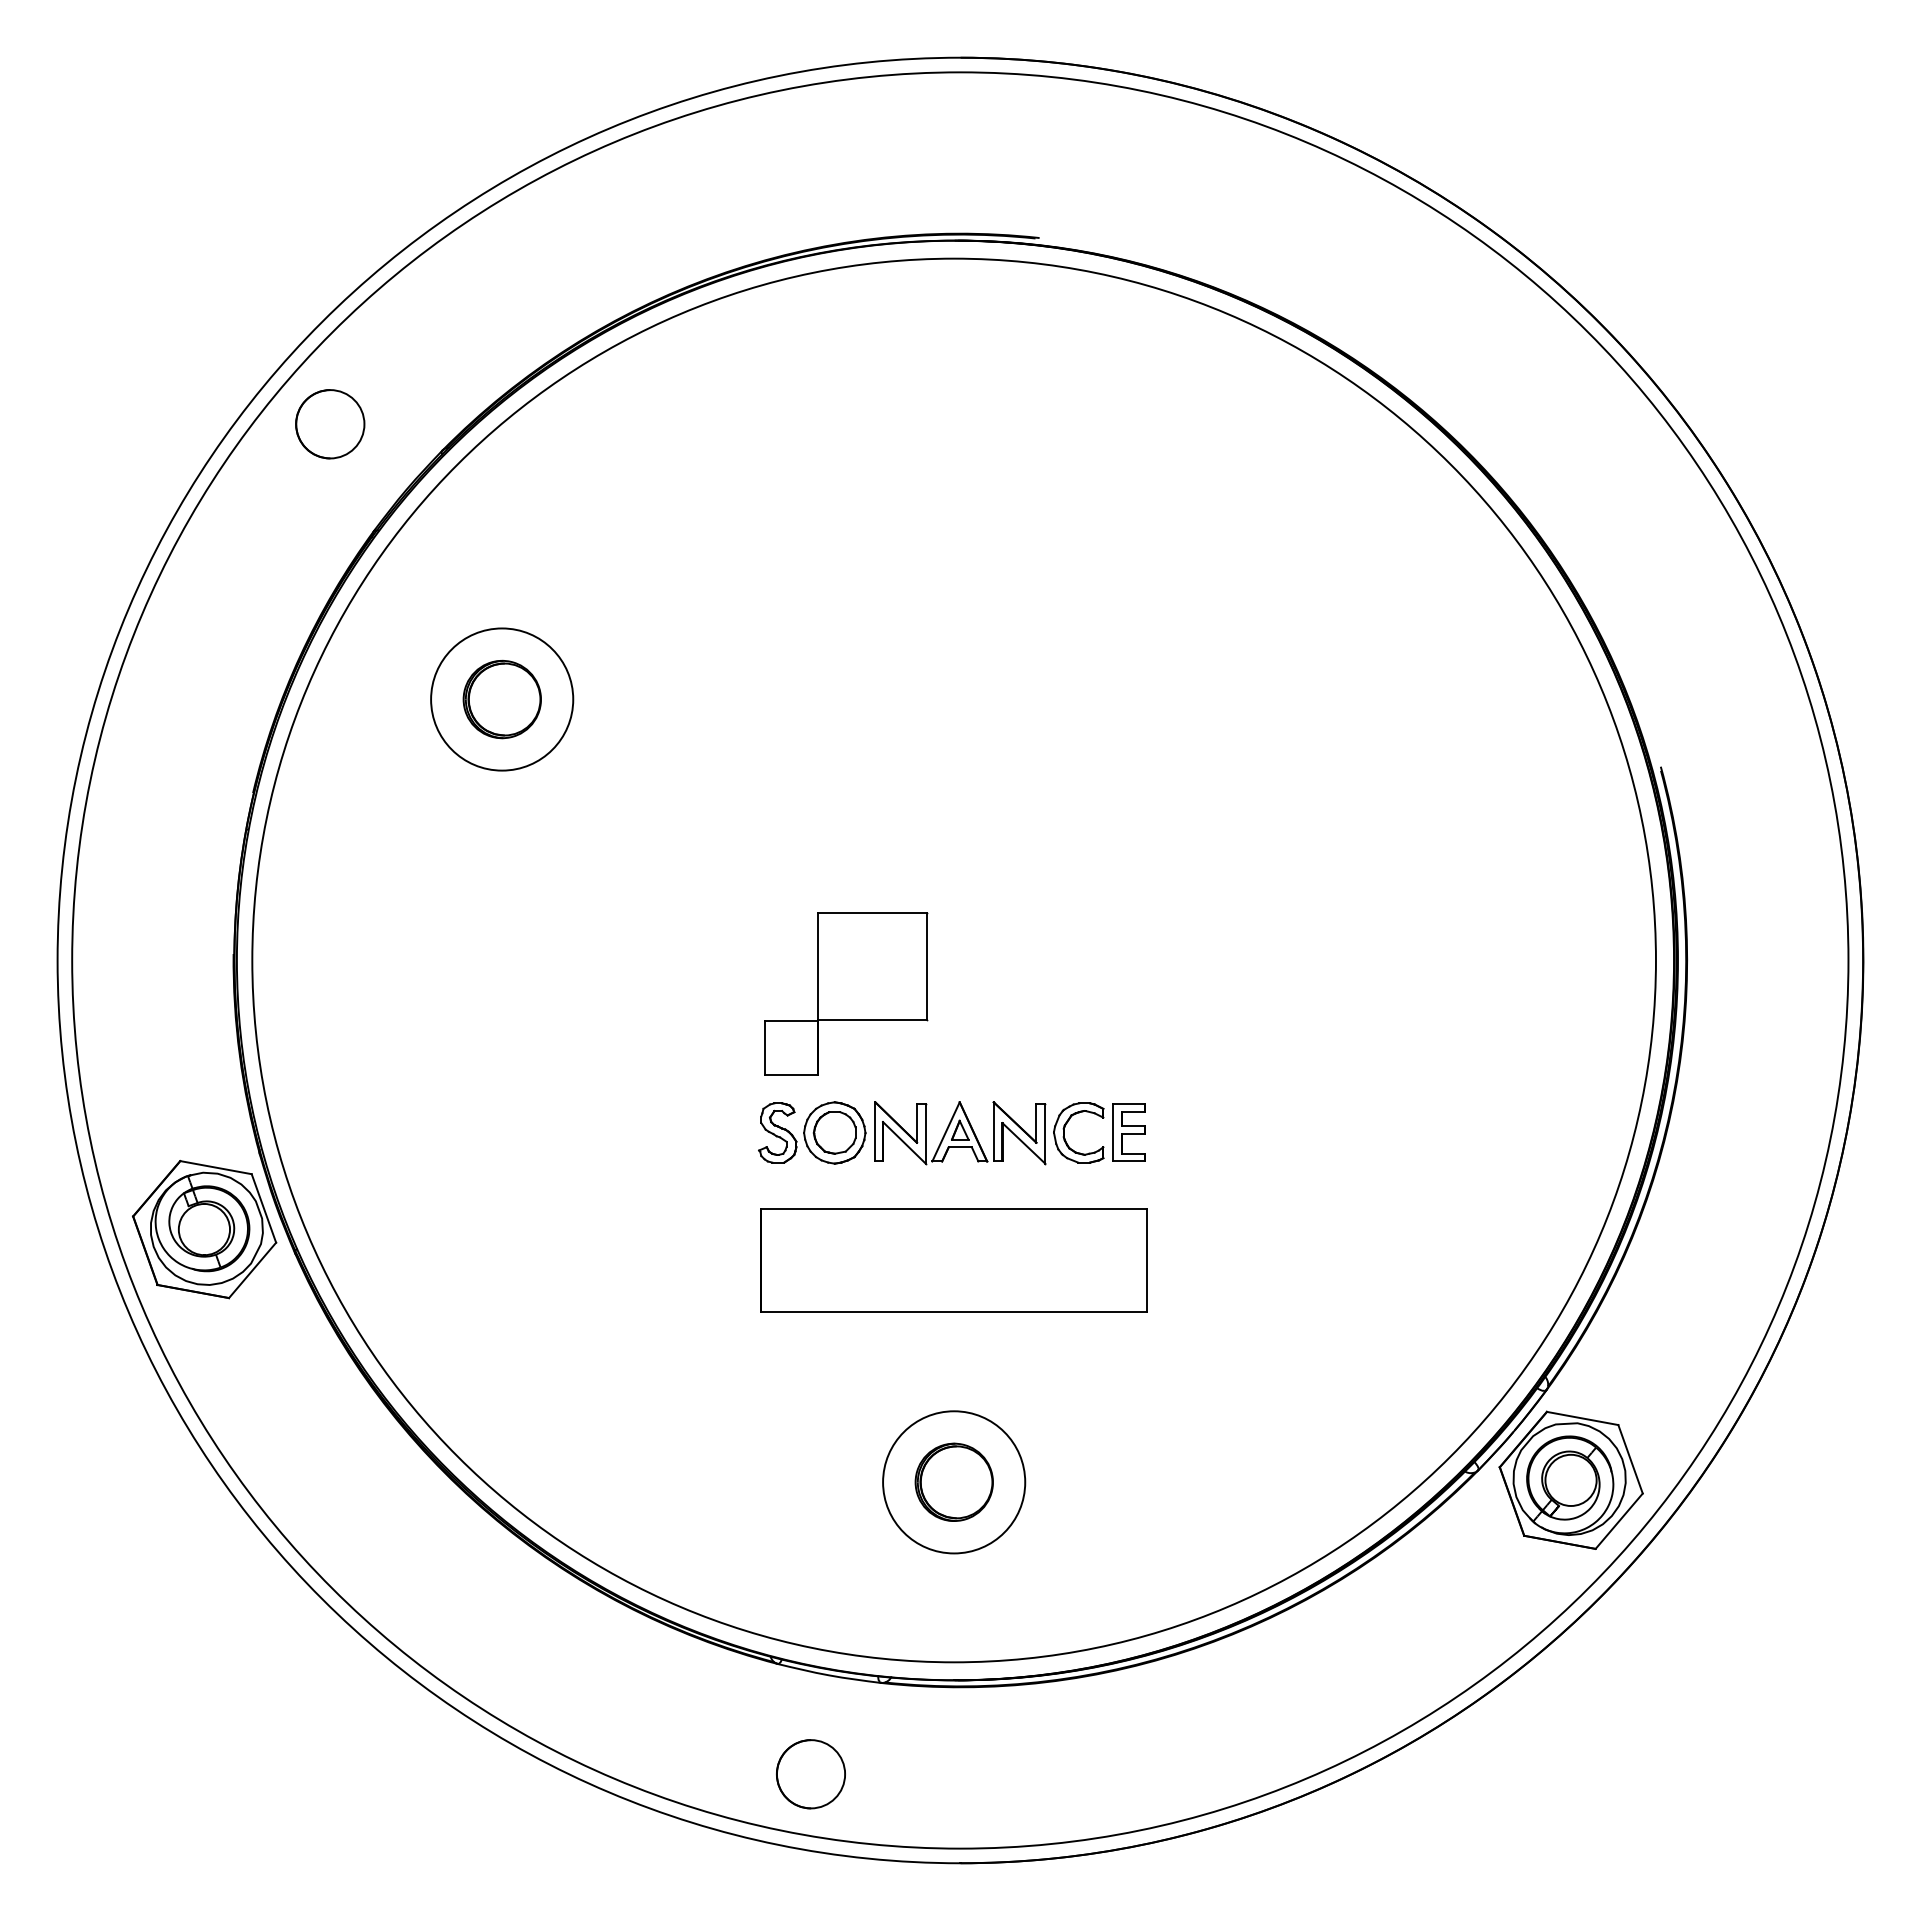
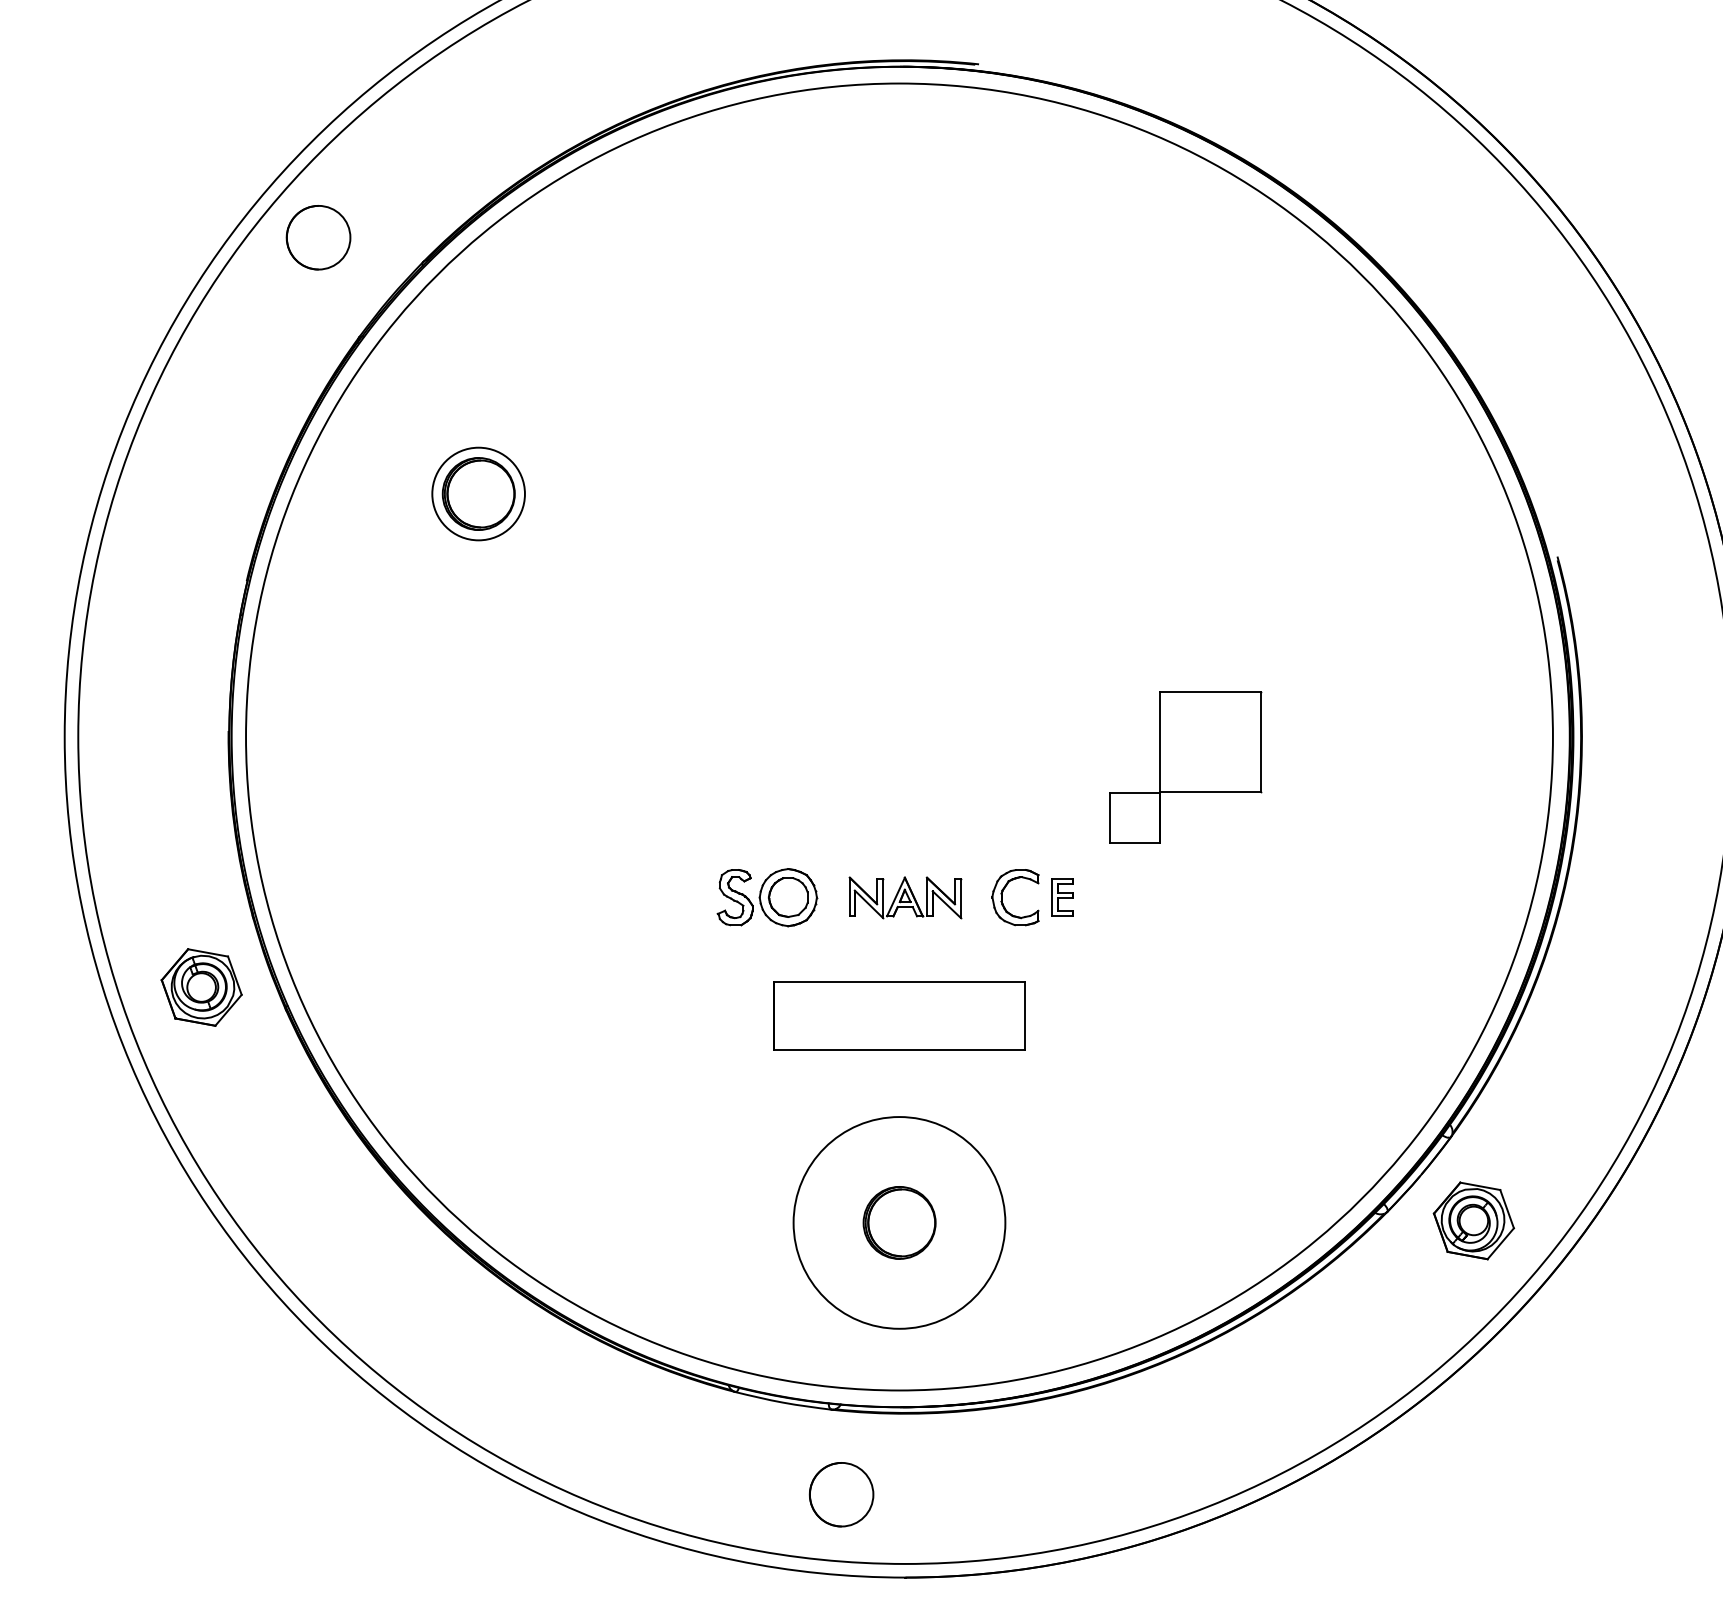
circle: (502, 699) -> (478, 493), size x0.7
part: (846, 993) -> (1186, 767), moved
part: (1128, 1132) -> (1061, 897), size x0.7
part: (960, 1133) -> (905, 898), size x0.7
part: (204, 1229) -> (201, 987), size x0.6
part: (953, 1260) -> (898, 1016), size x0.7
part: (1570, 1479) -> (1473, 1220), size x0.6
circle: (954, 1482) -> (899, 1223), size x1.6
circle: (810, 1774) -> (841, 1494), moved

